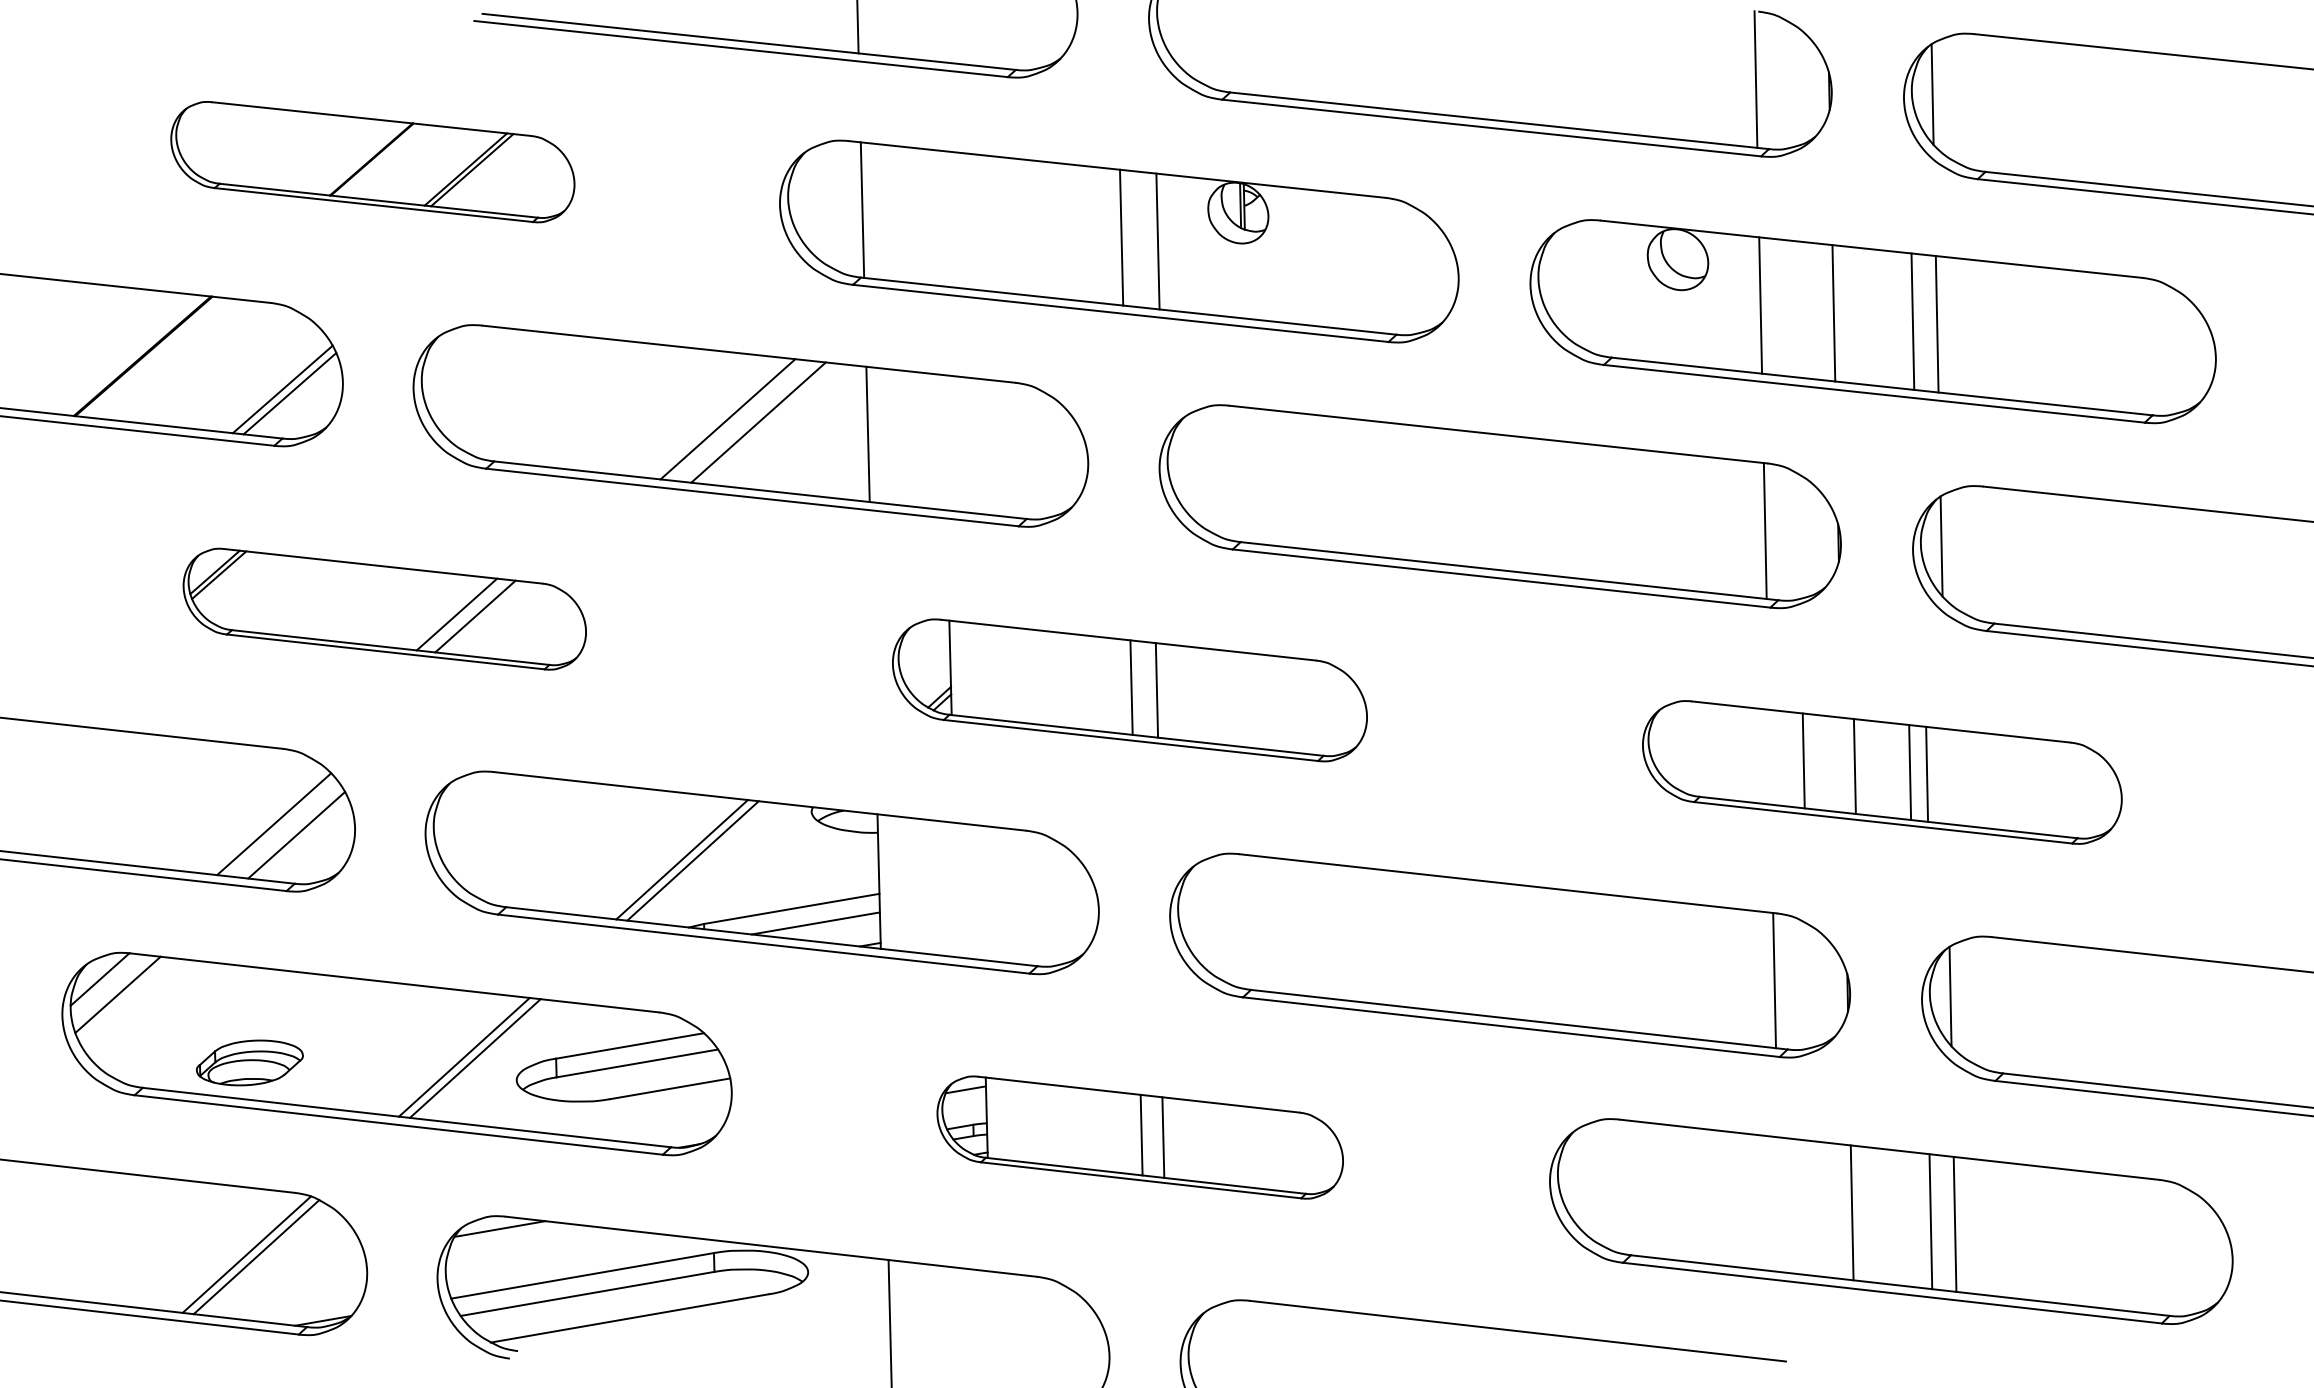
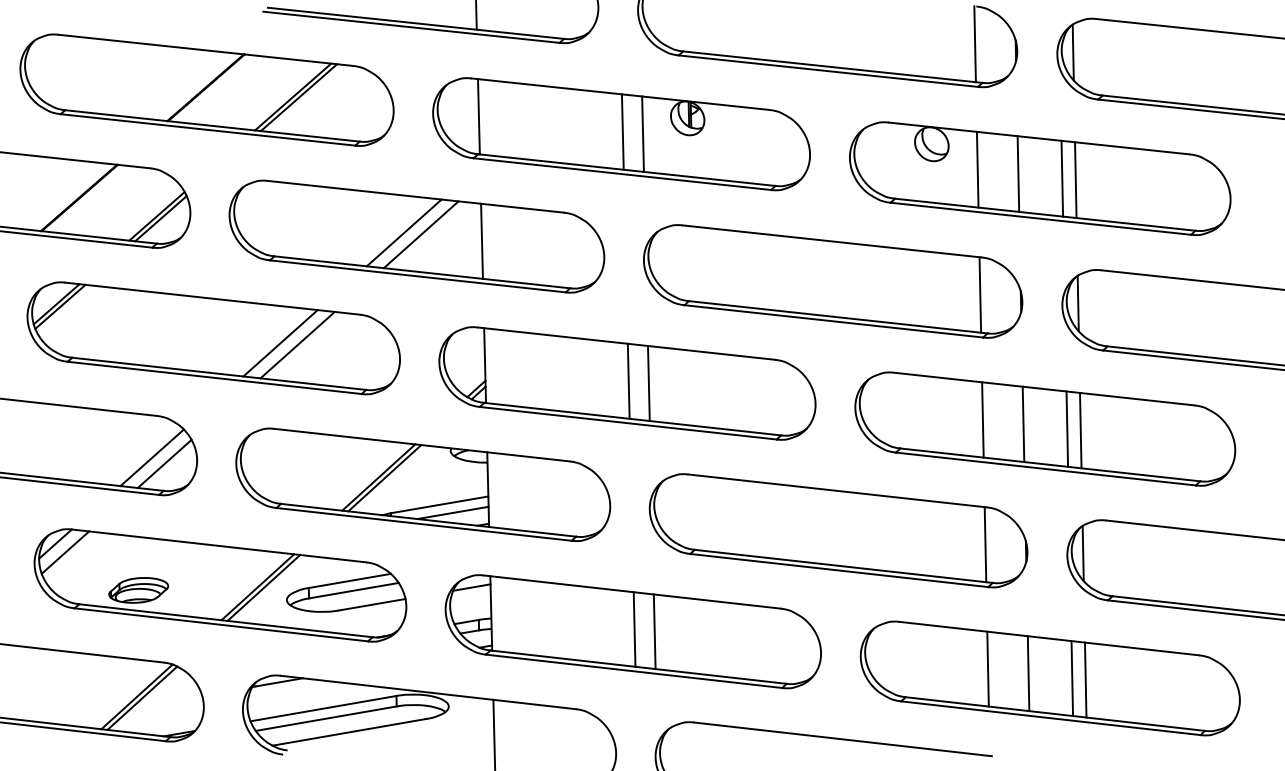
part: (371, 161) -> (206, 89), size x1.67
part: (384, 609) -> (213, 338), size x1.67
part: (1129, 690) -> (627, 383), size x1.43
part: (1882, 771) -> (1045, 428), size x1.43
part: (1138, 1136) -> (632, 631), size x1.67
line: (1778, 1203) -> (987, 668), added

